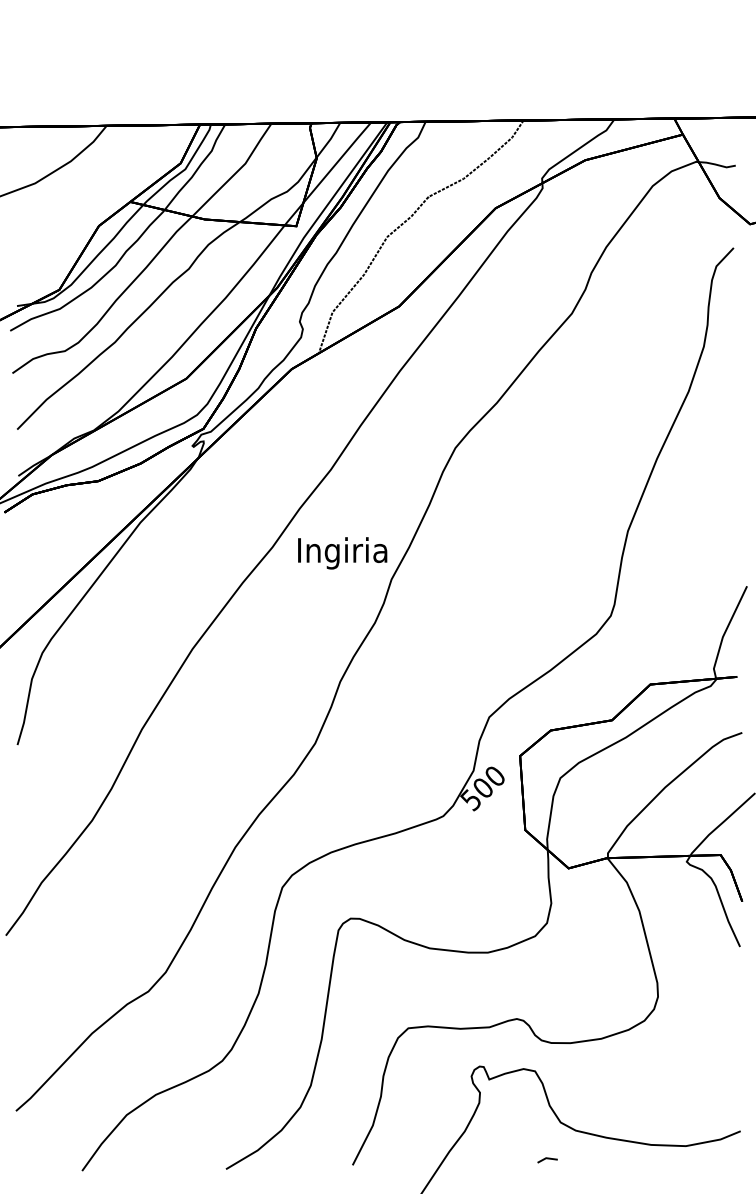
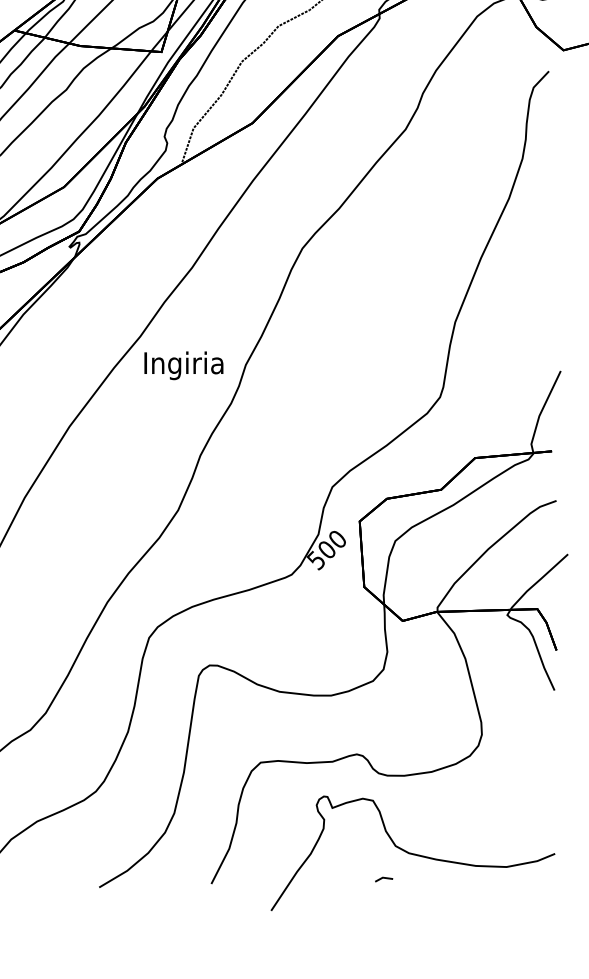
text: (342, 553) -> (183, 365), moved

